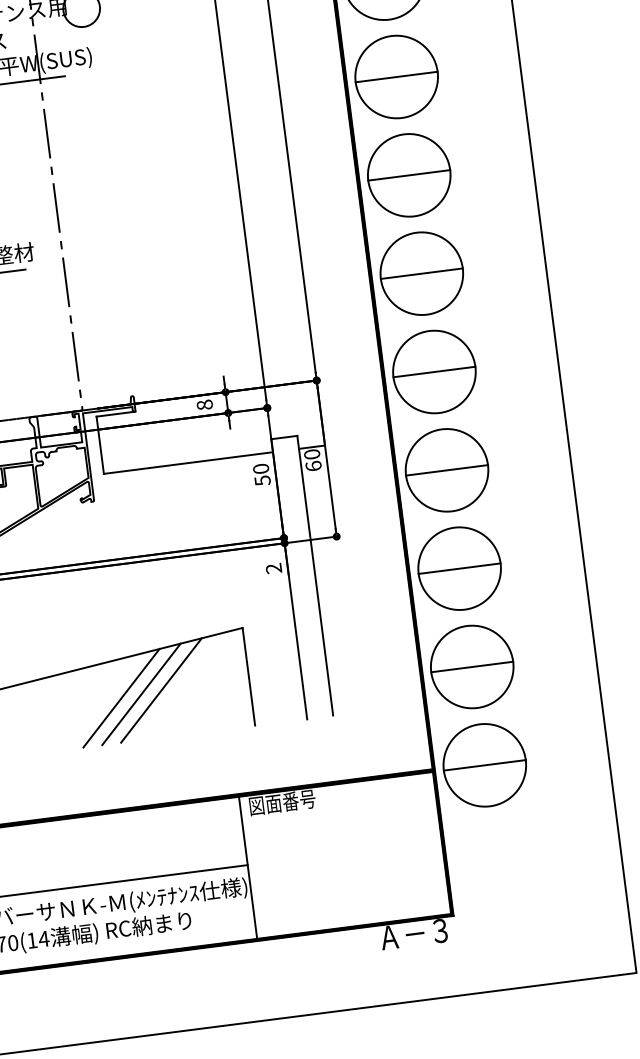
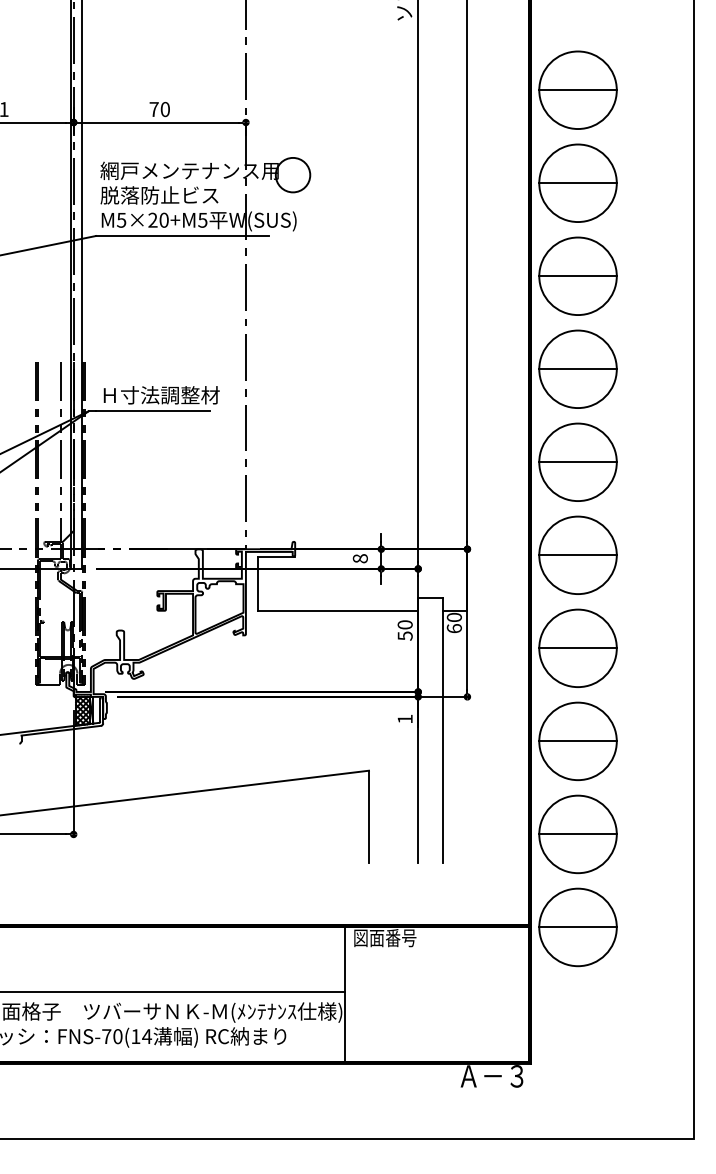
text: (273, 567) -> (404, 718), 2 -> 1
line: (160, 690) -> (285, 819), removed
line: (141, 694) -> (266, 820), removed
line: (121, 698) -> (247, 821), removed

